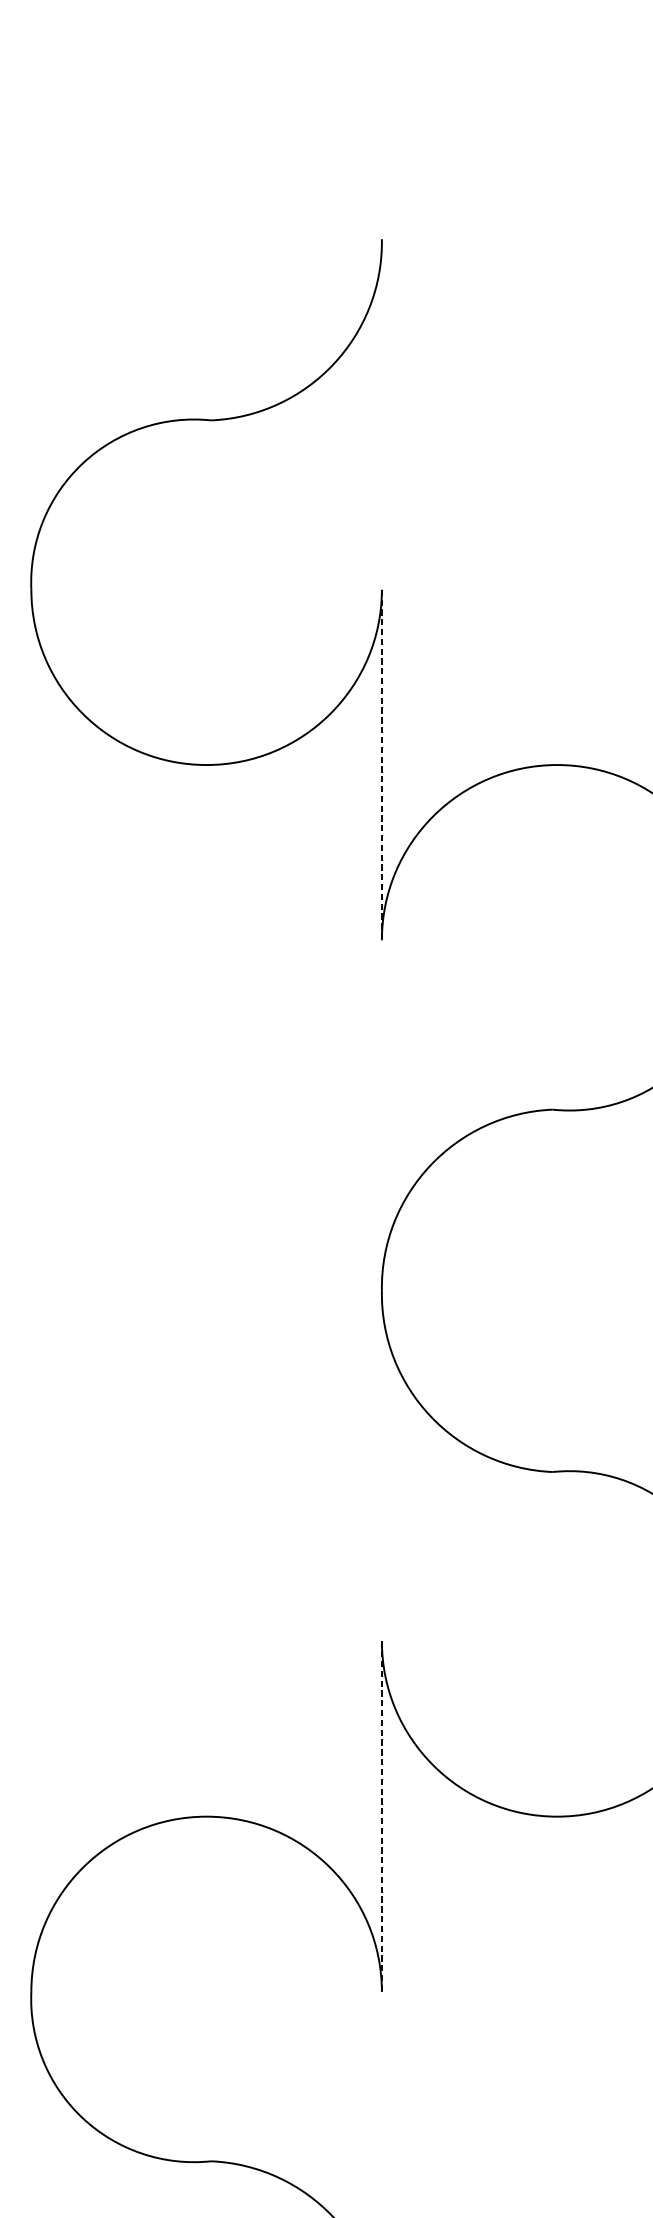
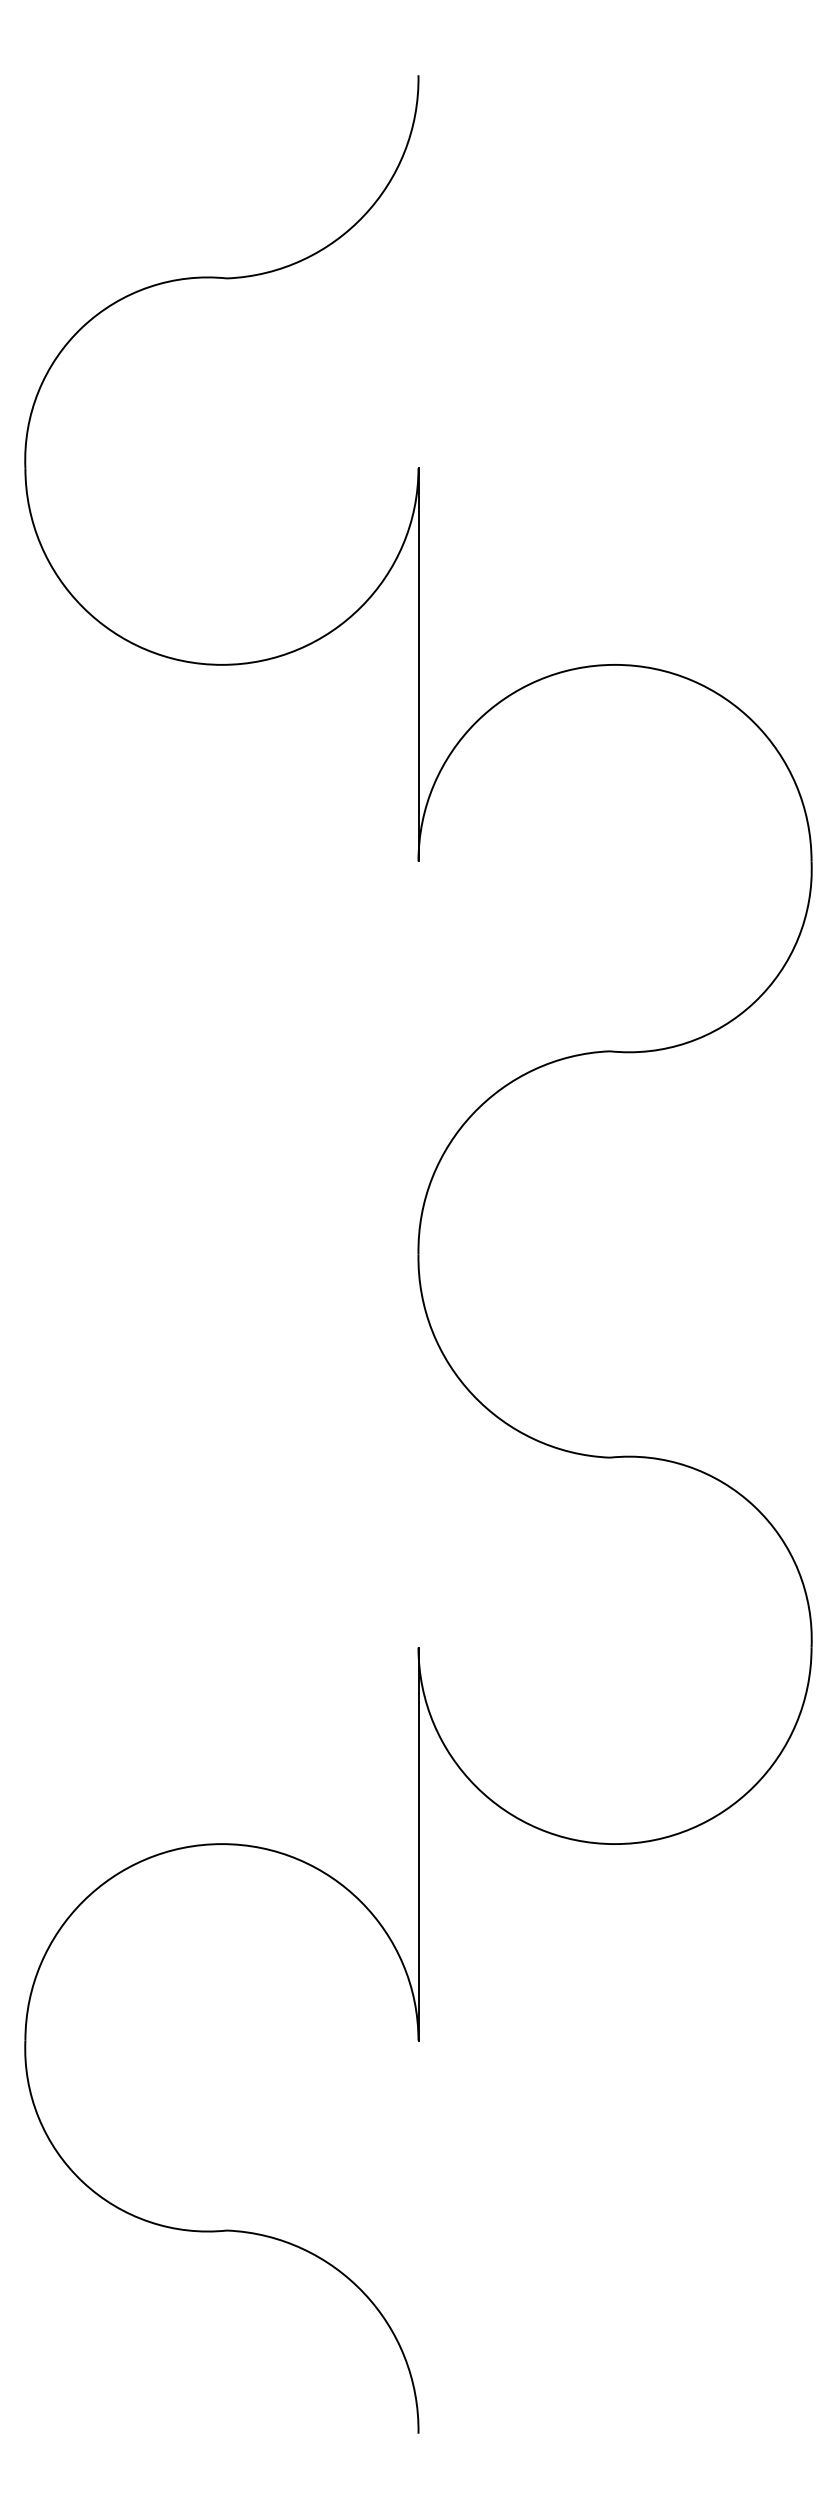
line: (381, 764) -> (418, 664), dashed -> solid
line: (381, 1817) -> (418, 1844), dashed -> solid

